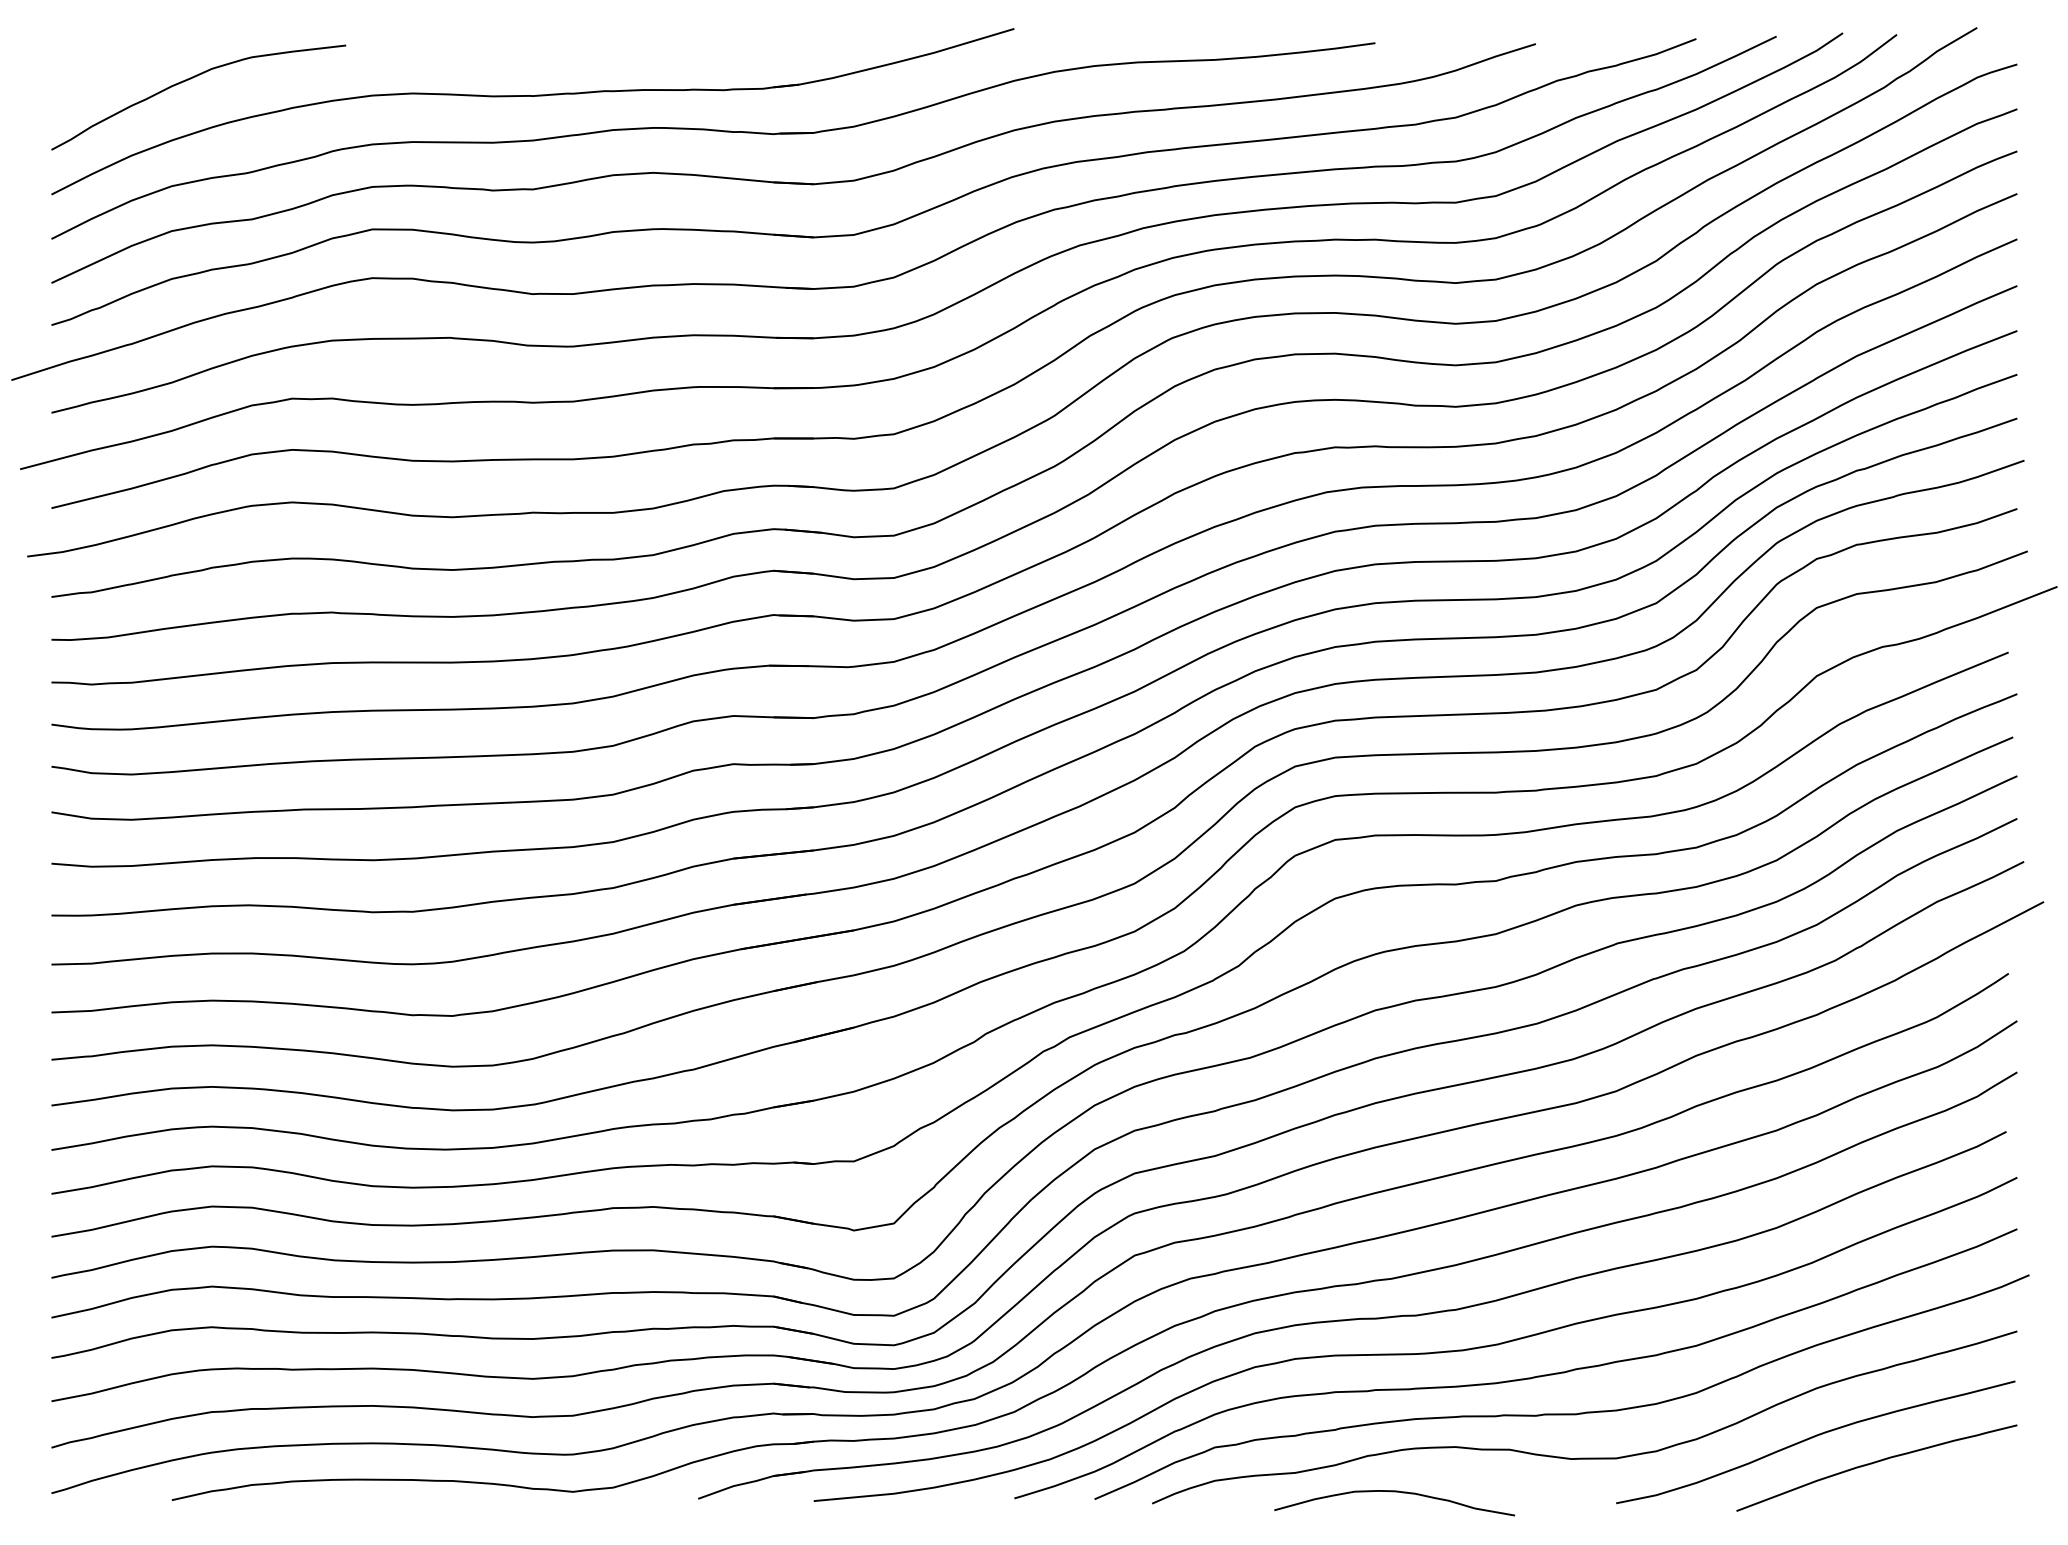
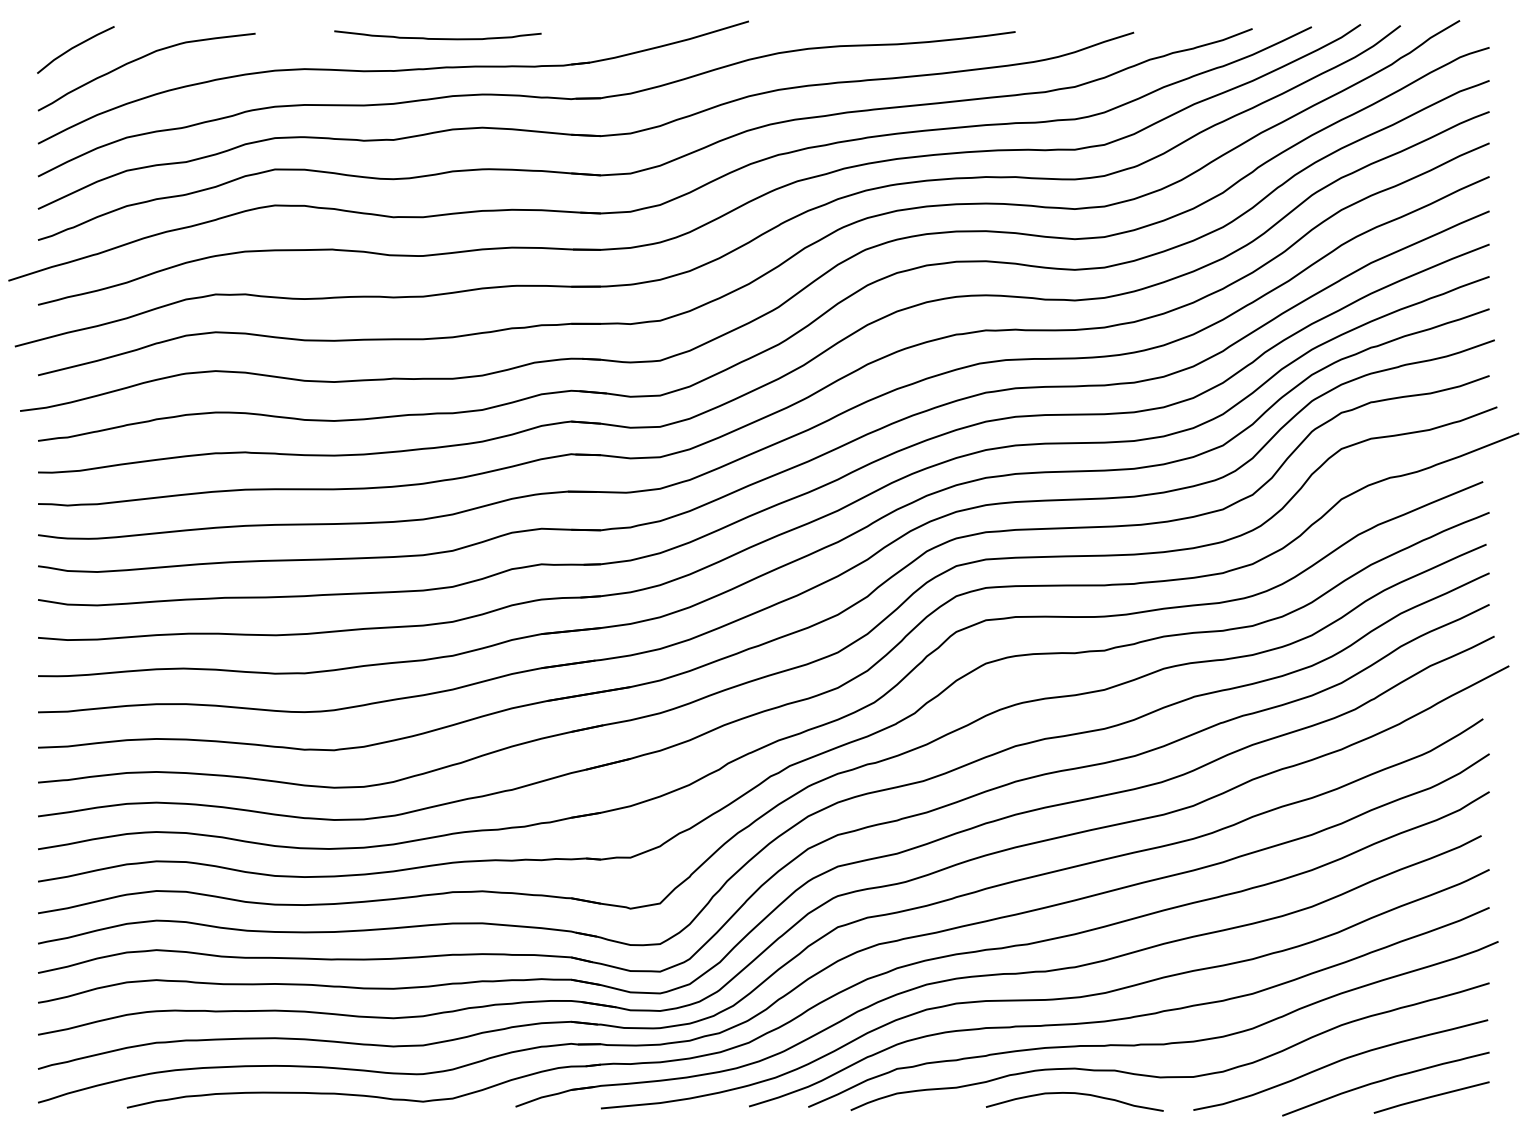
curve: (592, 51) -> (437, 38), added
line: (101, 64) -> (74, 47), added
line: (1938, 1485) -> (1431, 1096), added
curve: (1394, 1492) -> (1074, 1094), moved

